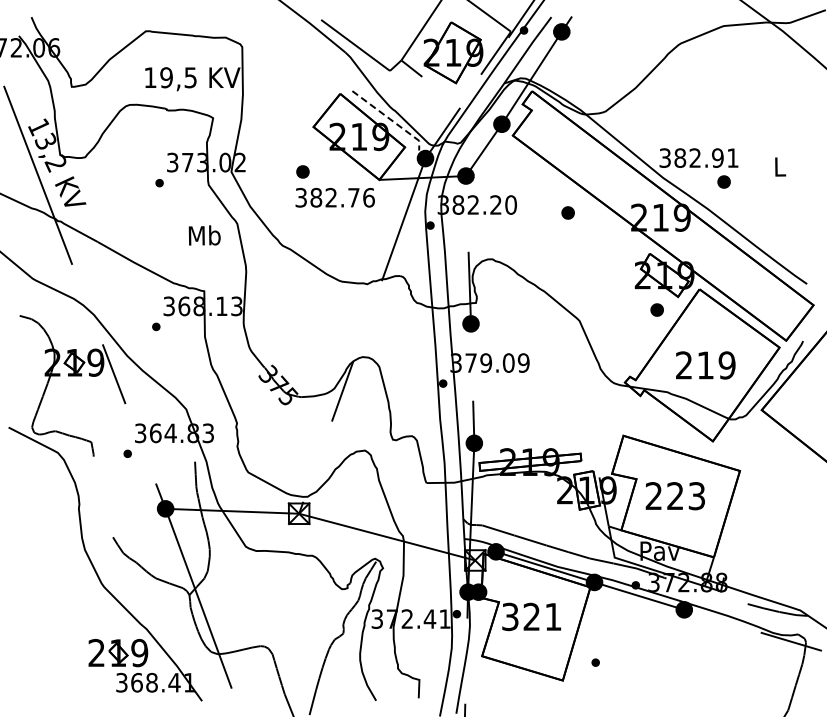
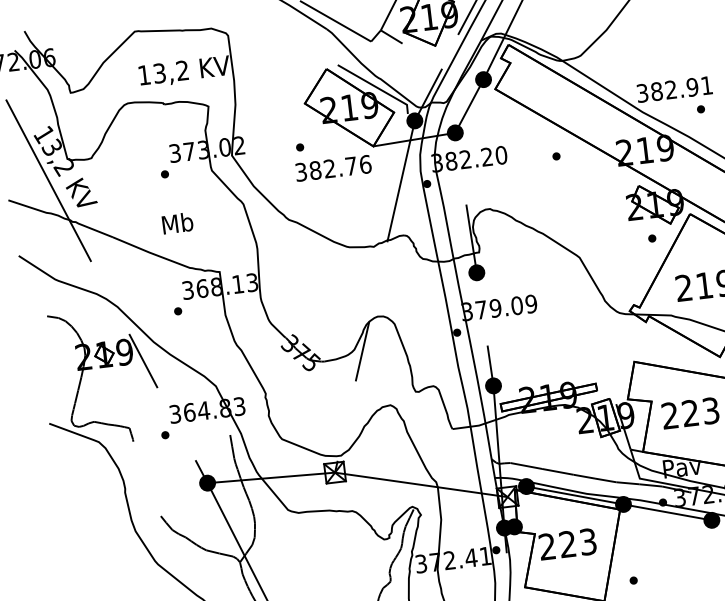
text: (178, 77) -> (170, 71), 19,5 -> 13,2
line: (390, 119) -> (377, 87), dashed -> solid
part: (303, 171) -> (300, 146), size x0.62
part: (723, 181) -> (700, 108), size x0.62
part: (567, 212) -> (555, 156), size x0.62
text: (204, 235) -> (177, 223), moved
part: (657, 309) -> (652, 238), size x0.62
text: (531, 616) -> (567, 543), 321 -> 223

